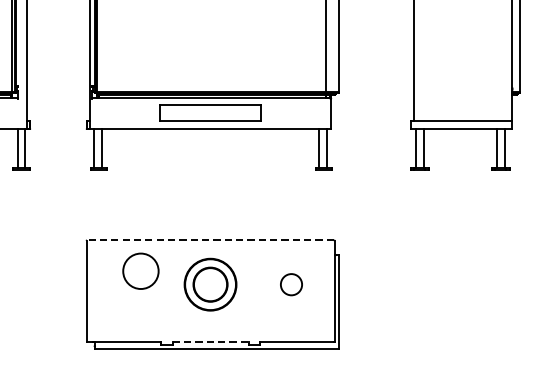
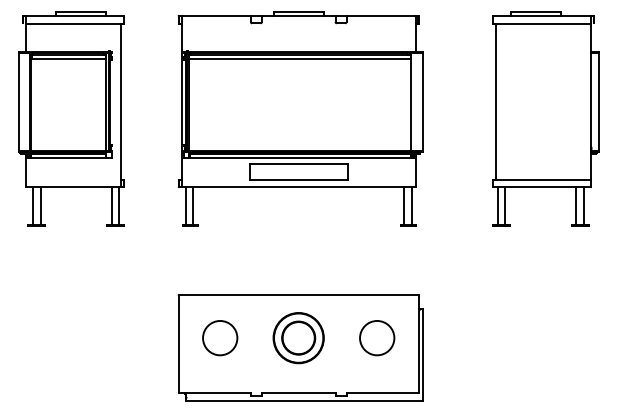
line: (210, 240) -> (298, 295), dashed -> solid
circle: (141, 271) -> (220, 338), moved
circle: (291, 284) -> (377, 337), size x1.67
line: (210, 341) -> (298, 393), dashed -> solid

